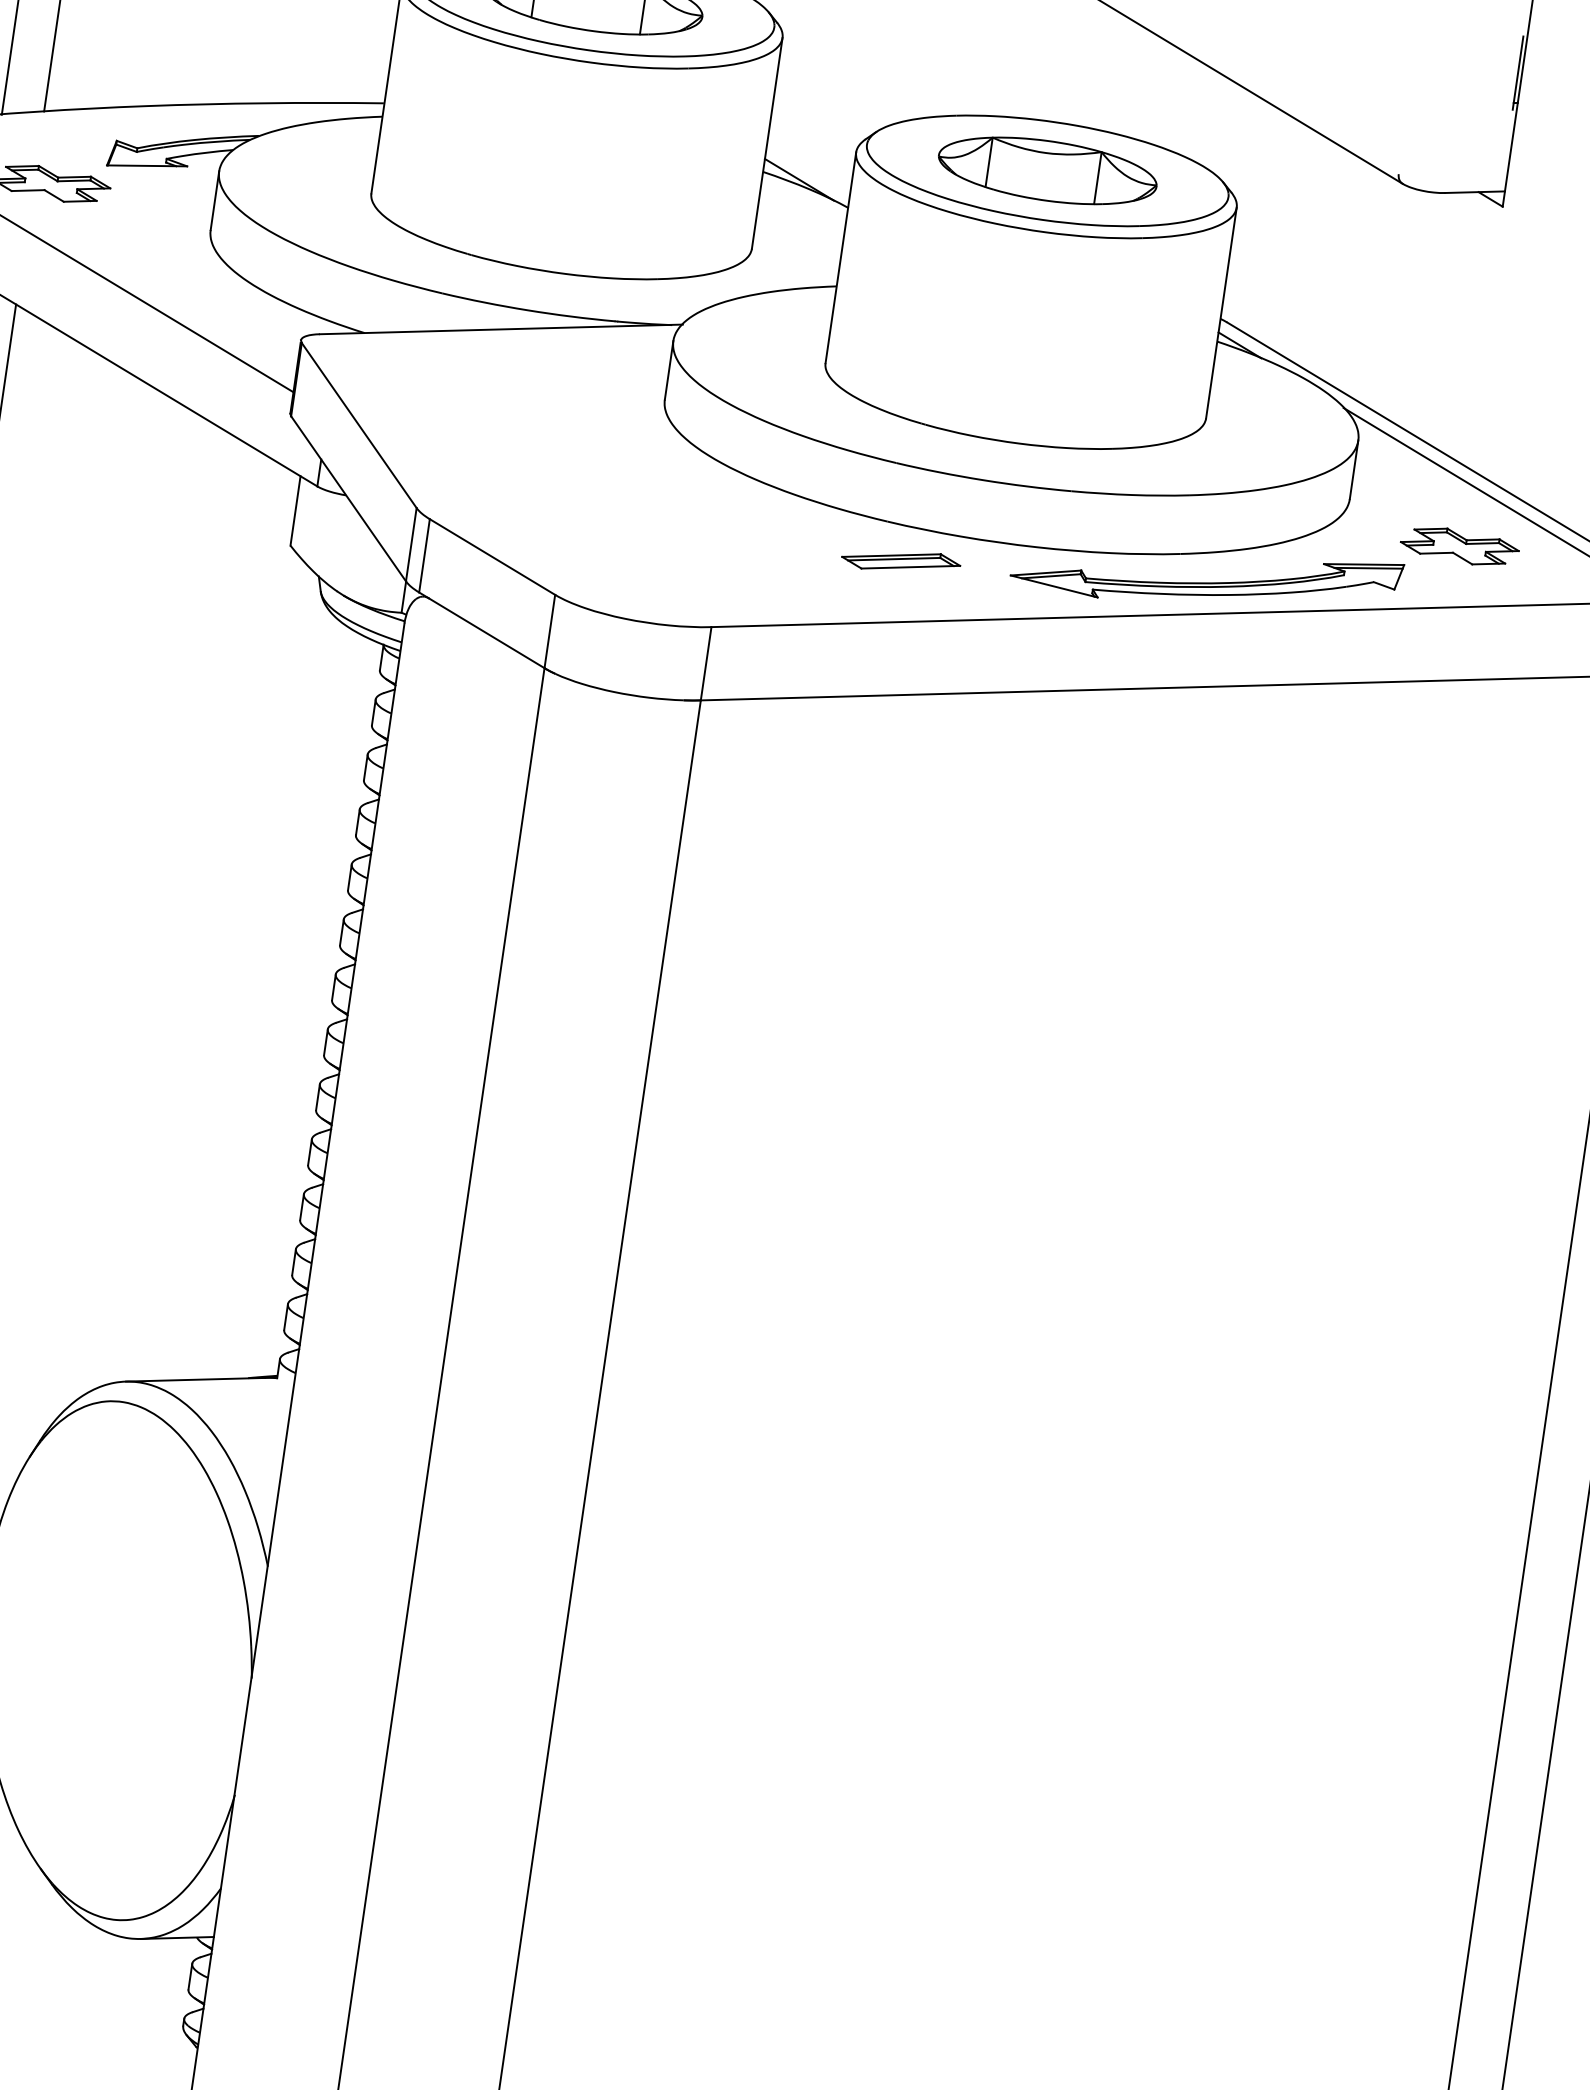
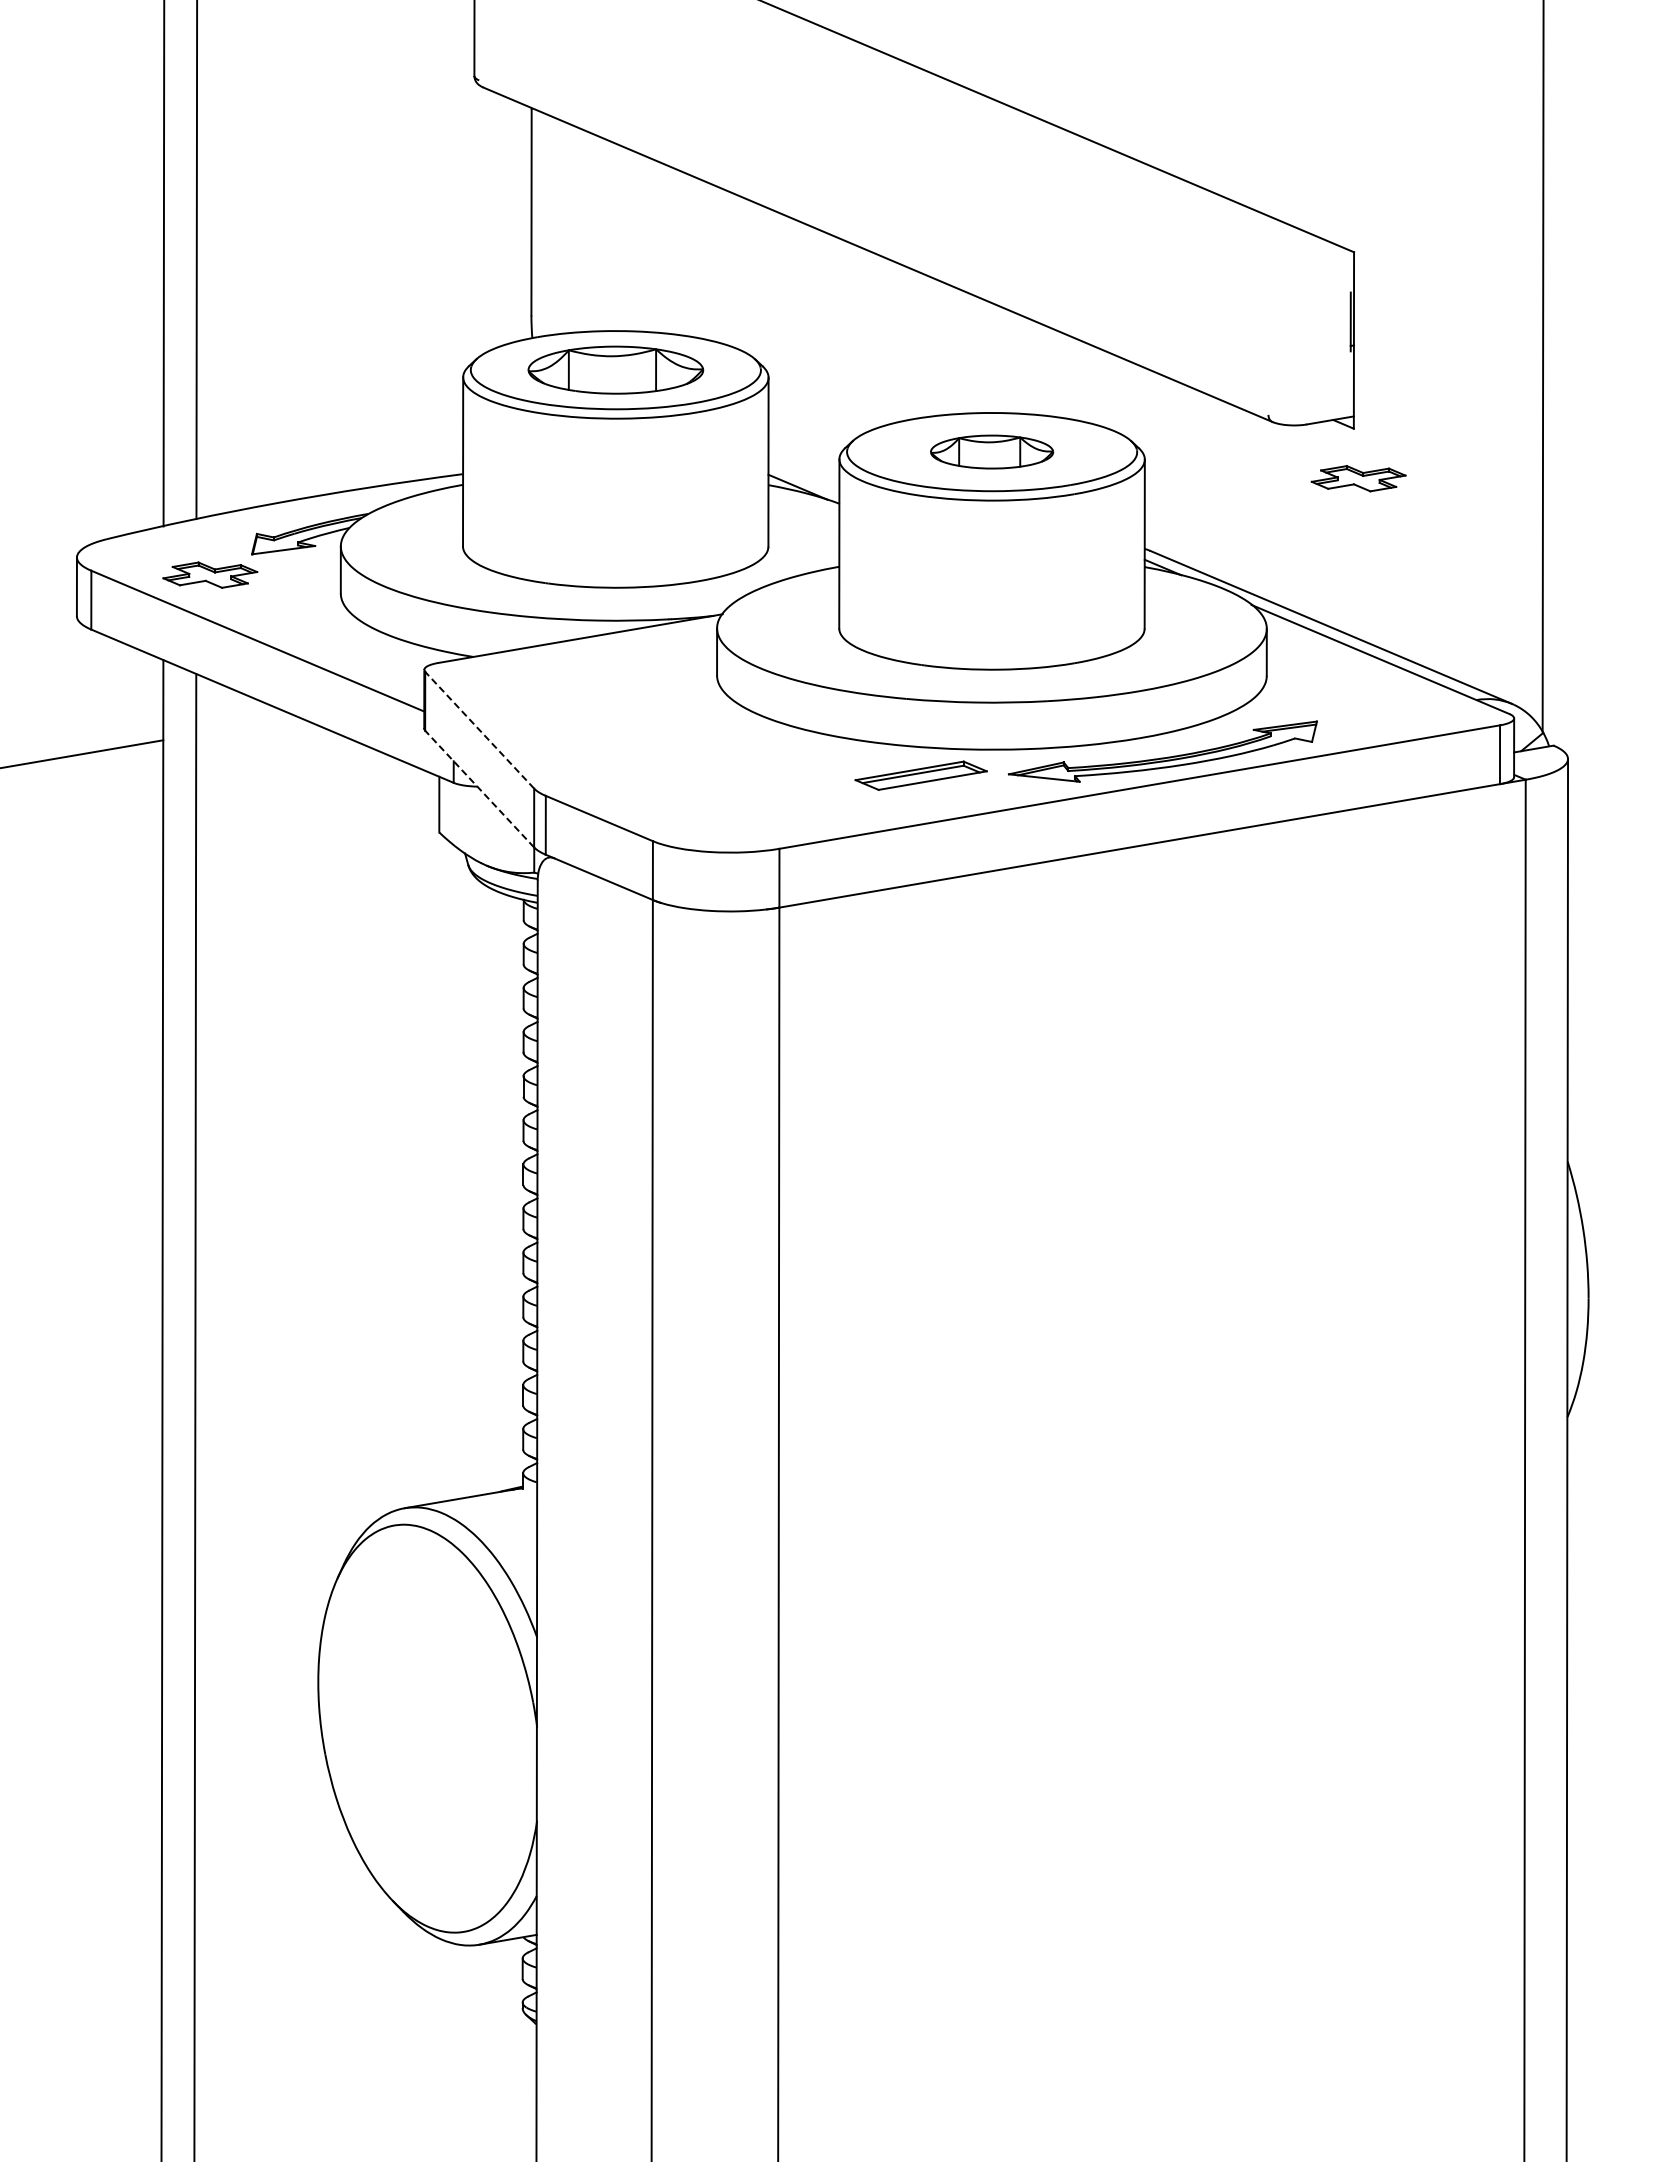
part: (1047, 170) -> (991, 451), size x0.7
line: (358, 425) -> (479, 730), solid -> dashed
line: (348, 499) -> (479, 789), solid -> dashed
part: (1459, 546) -> (1358, 478), moved
part: (900, 561) -> (920, 775), size x1.4

